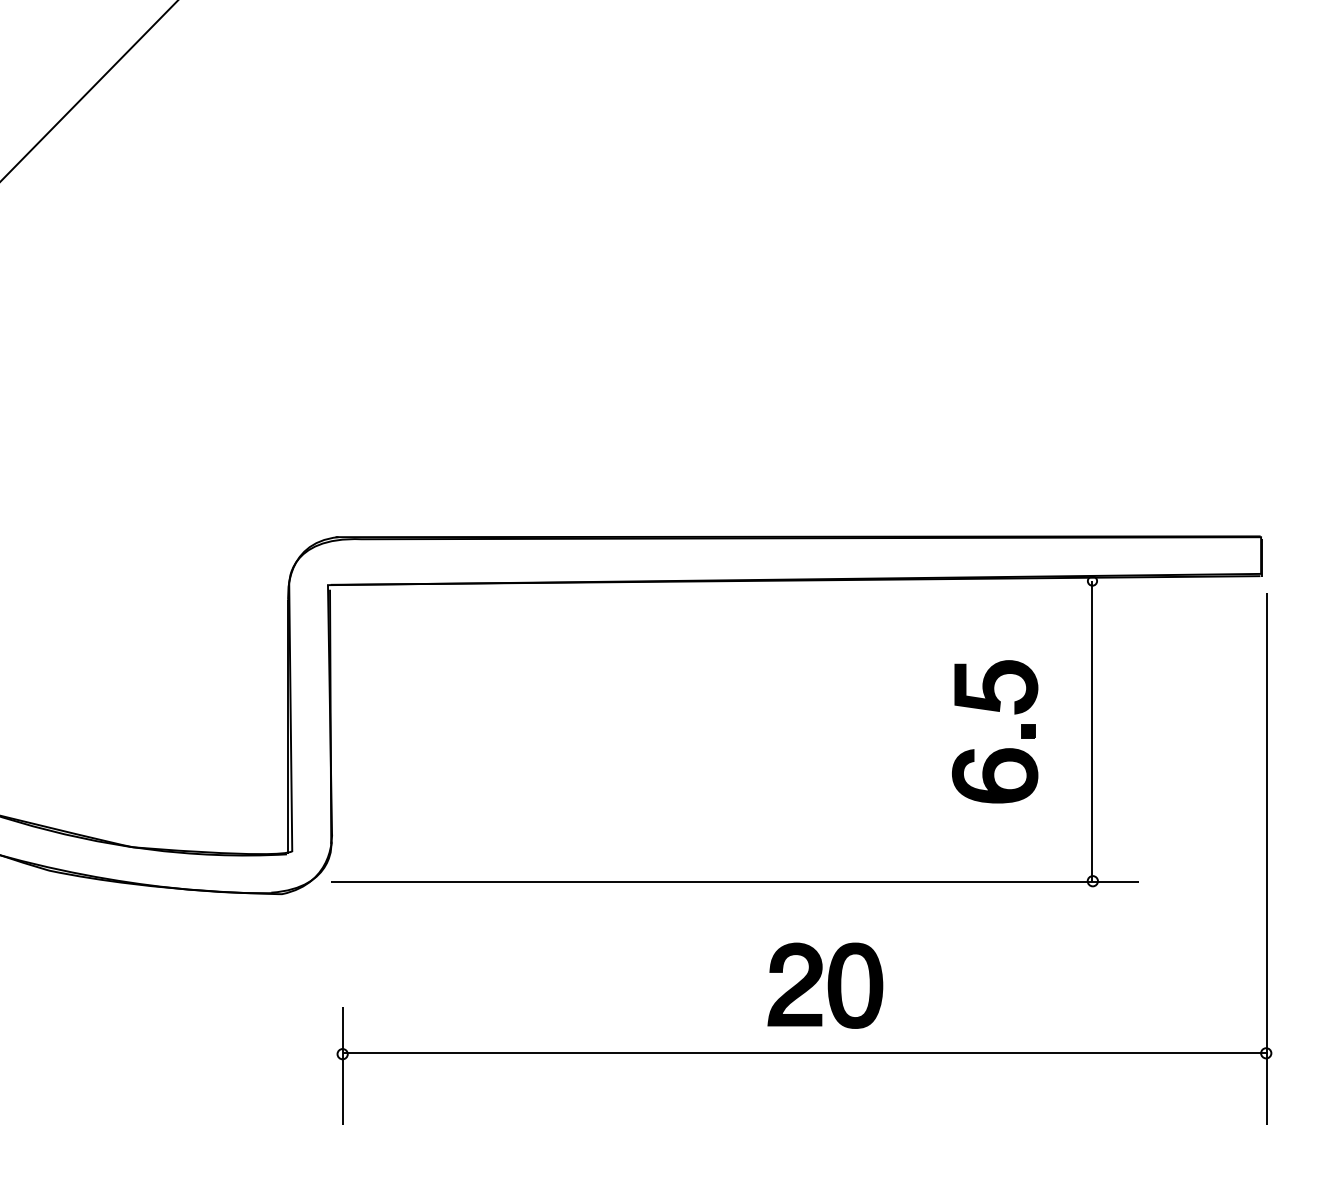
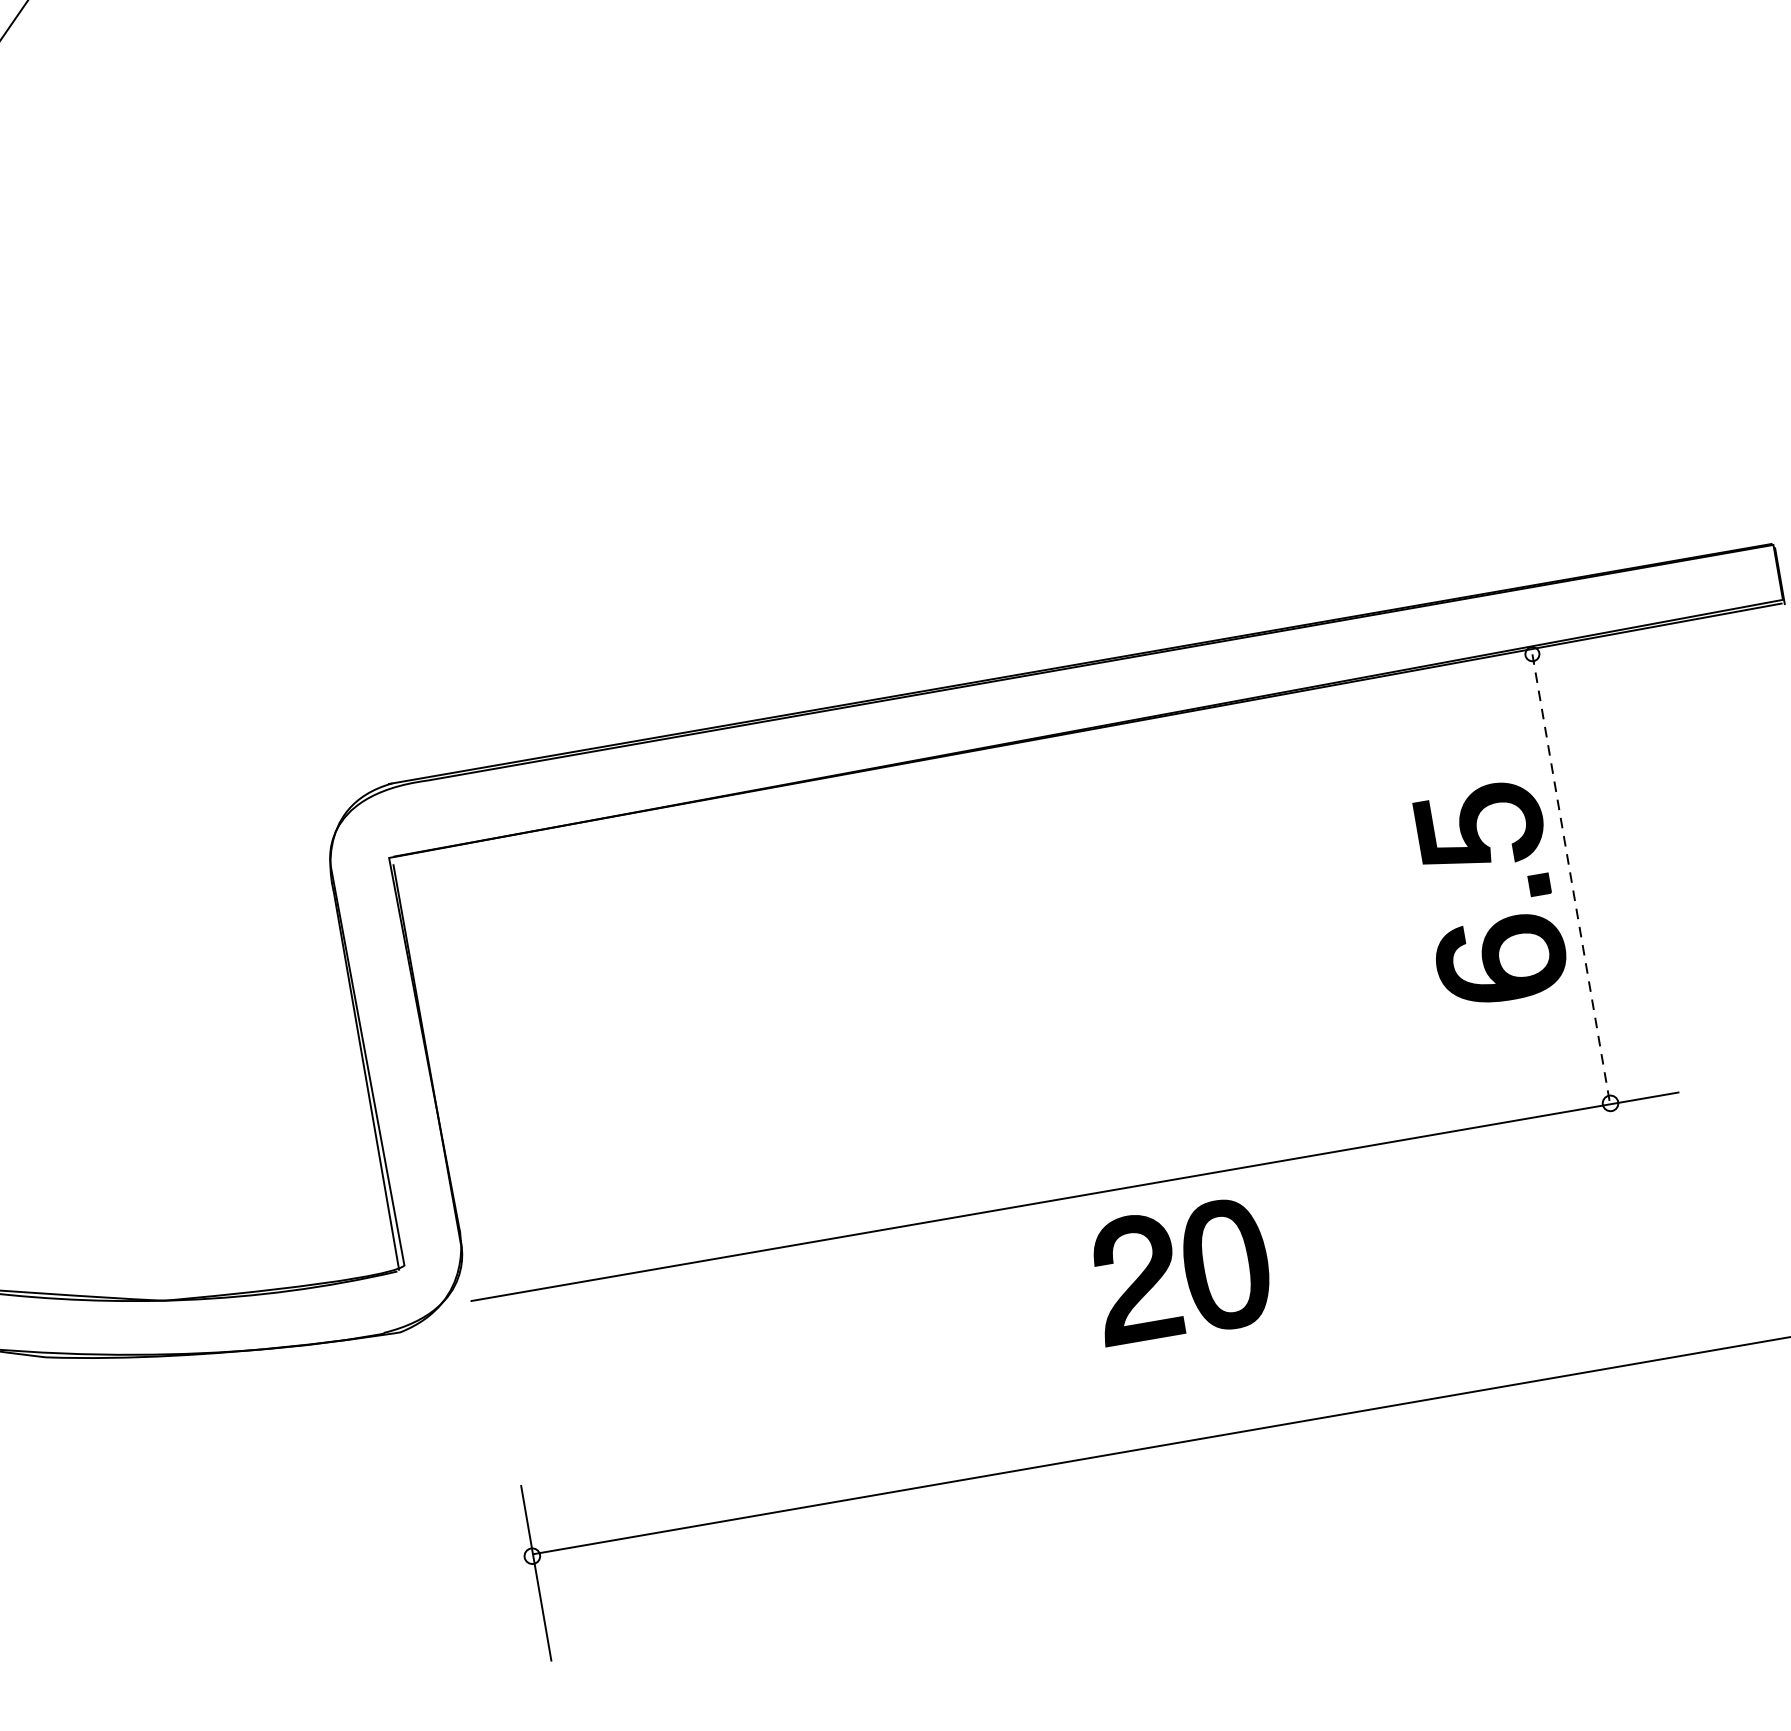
line: (1092, 731) -> (1571, 879), solid -> dashed
part: (999, 749) -> (1501, 919), moved
part: (825, 985) -> (1181, 1271), moved

